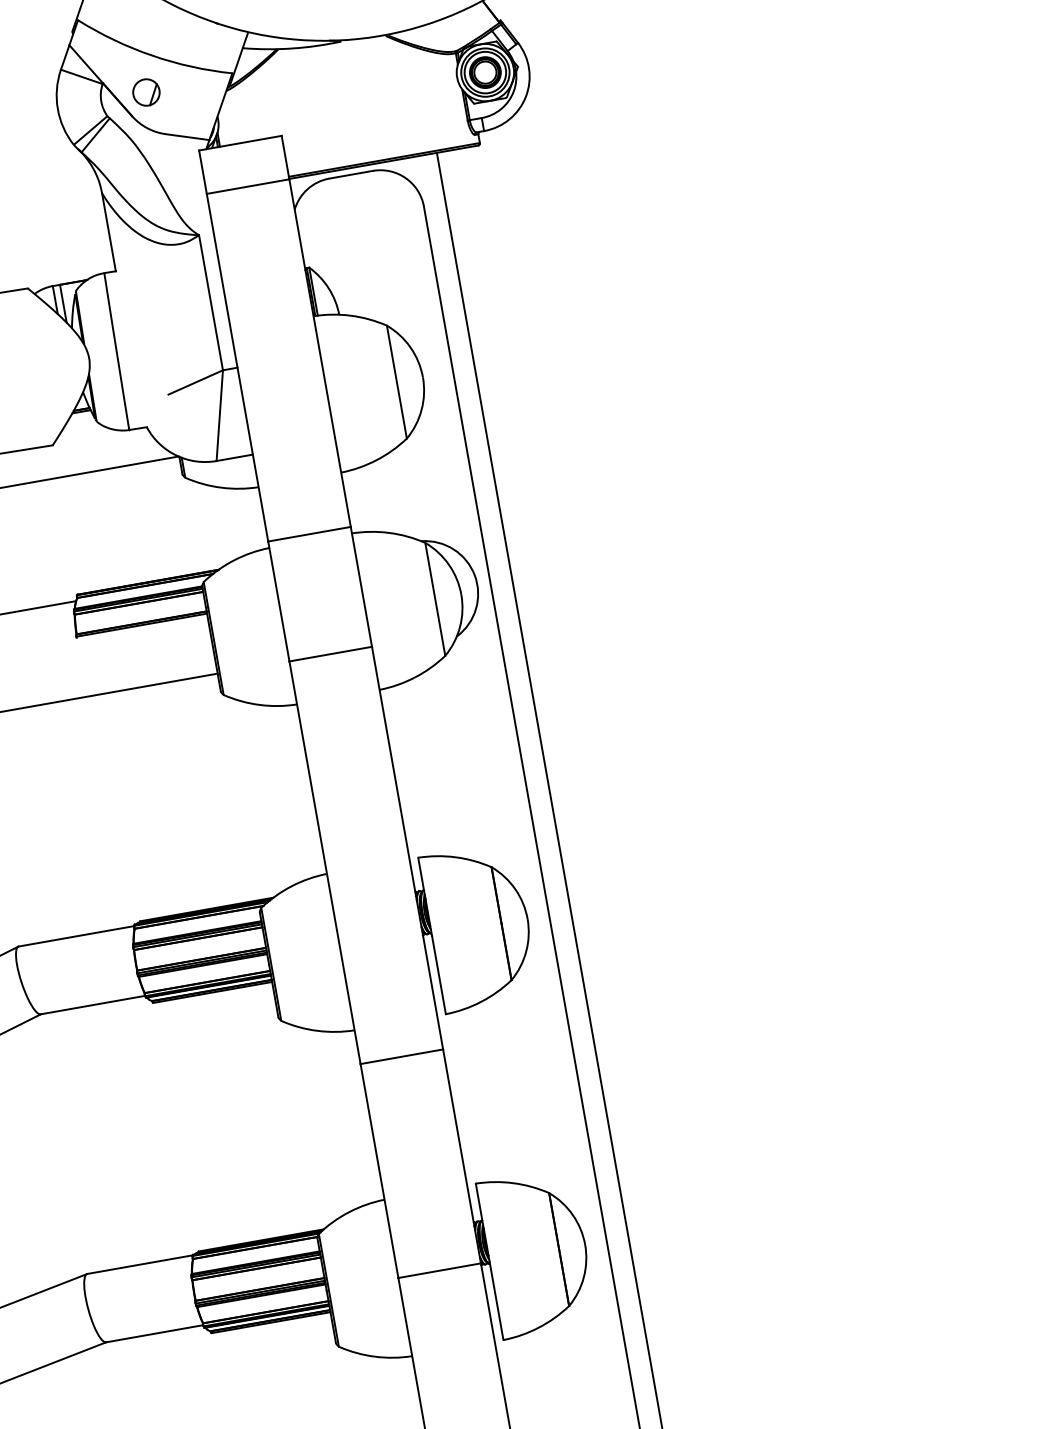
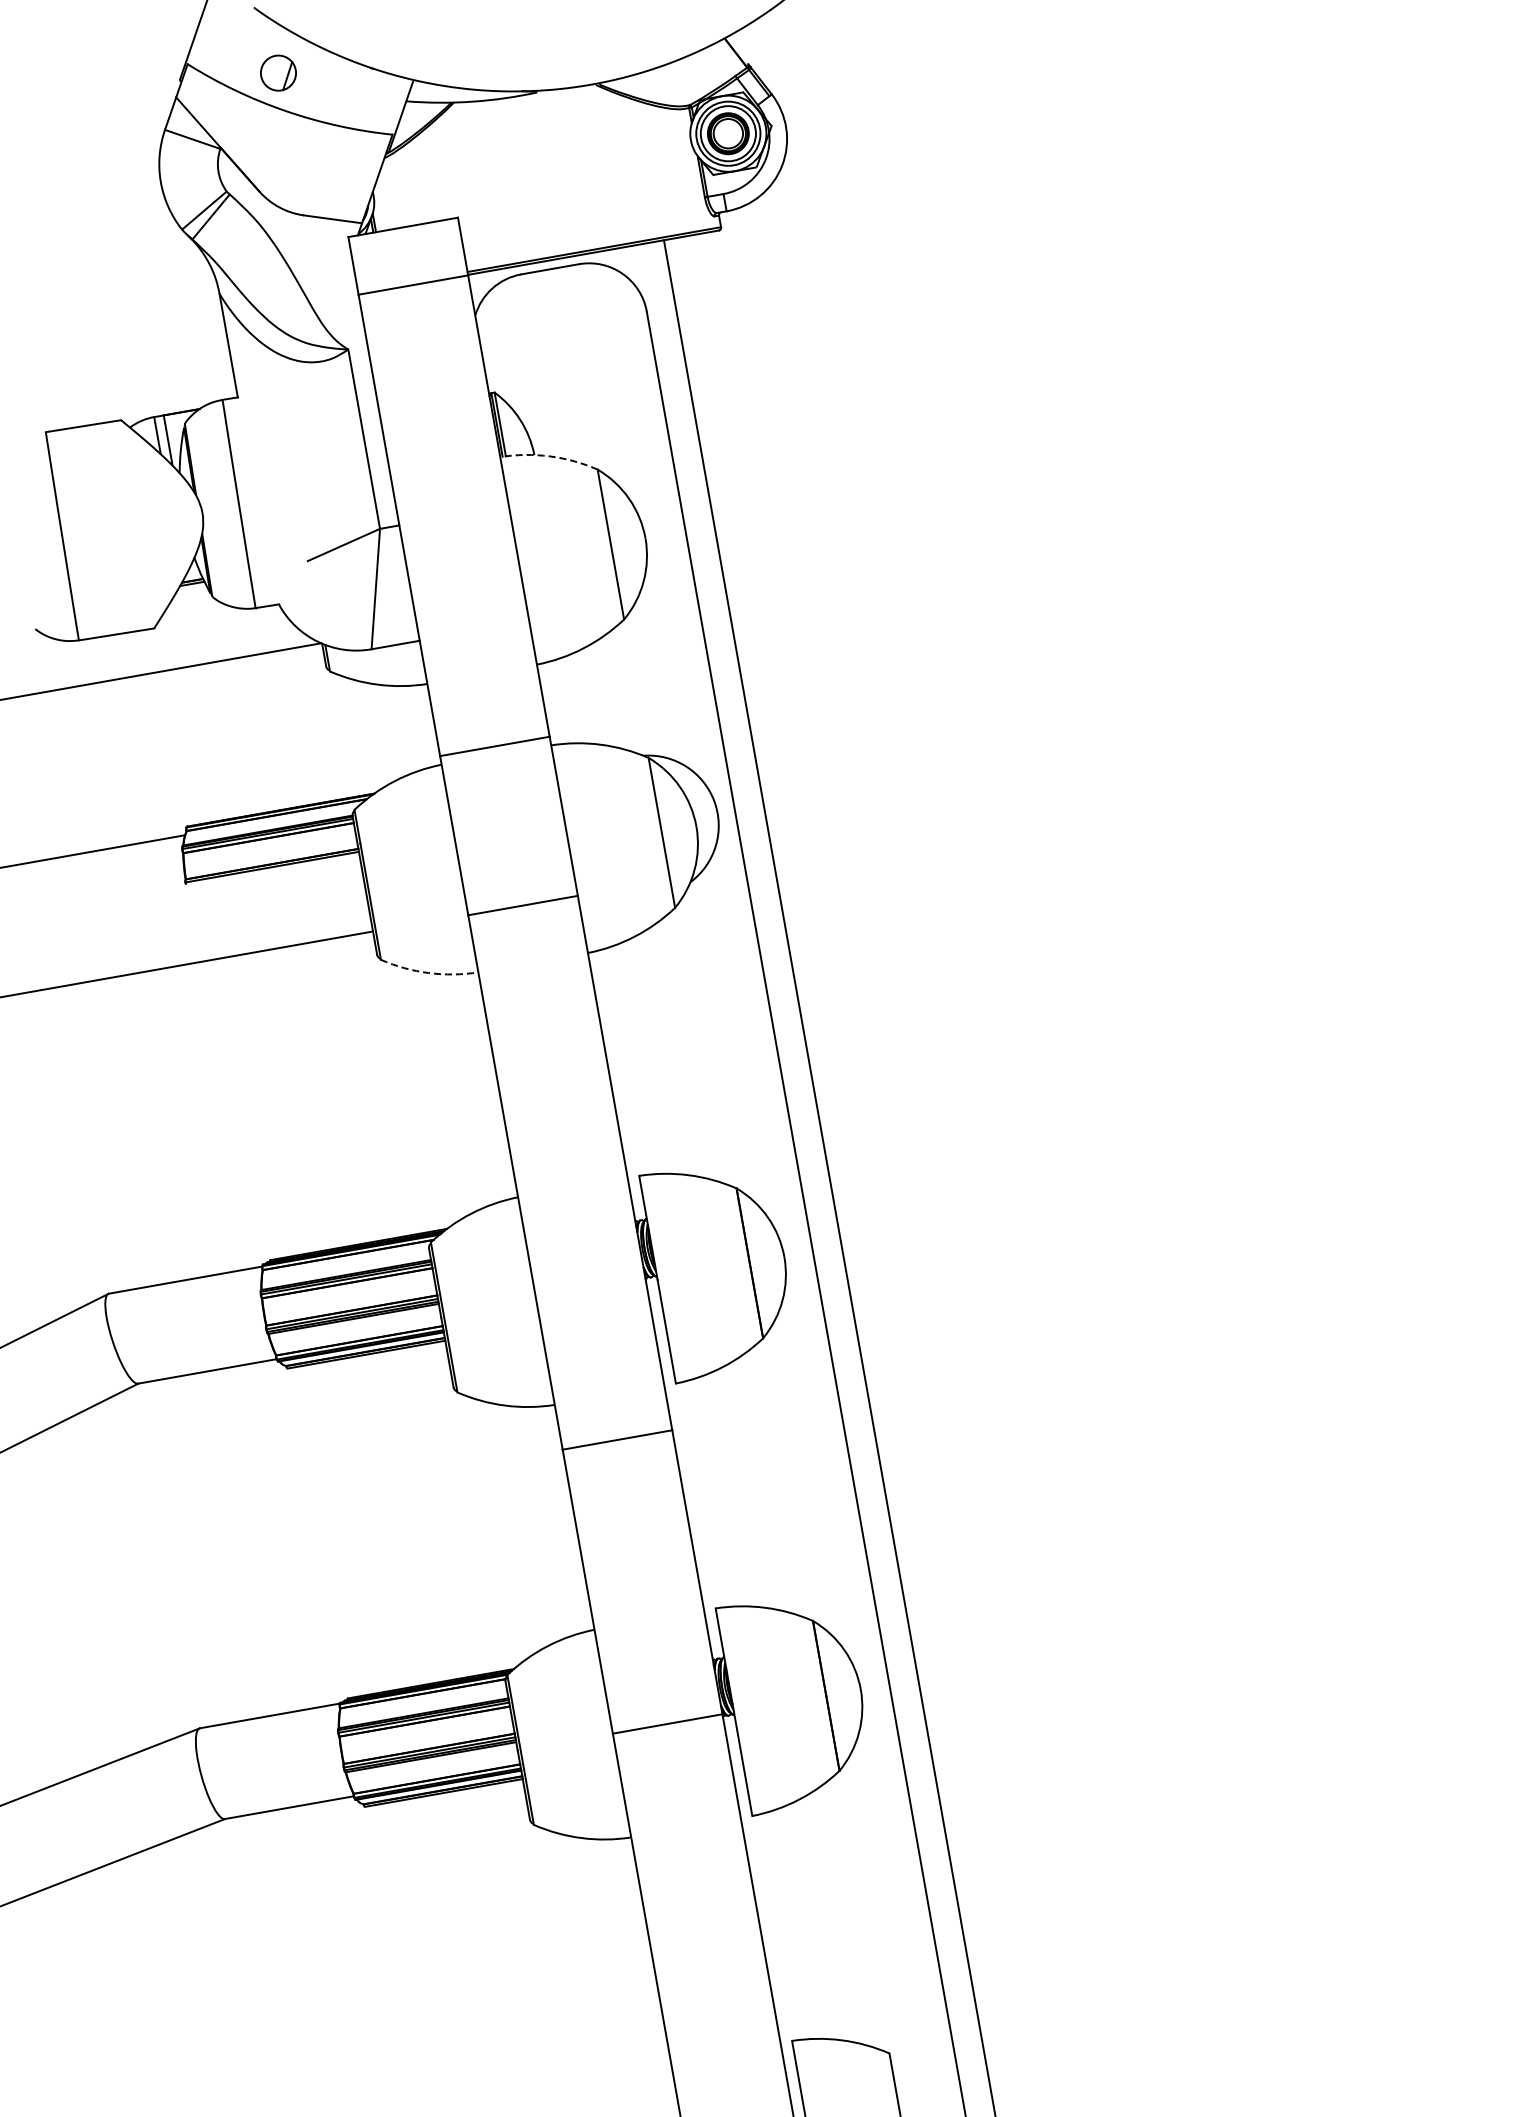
part: (146, 92) -> (278, 72), moved
arc: (350, 315) -> (549, 456), solid -> dashed
arc: (259, 705) -> (428, 973), solid -> dashed

